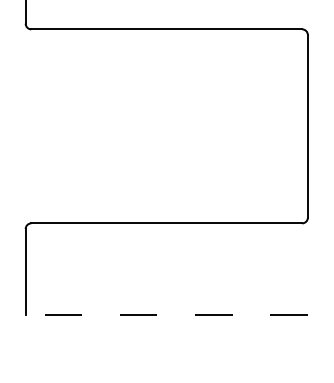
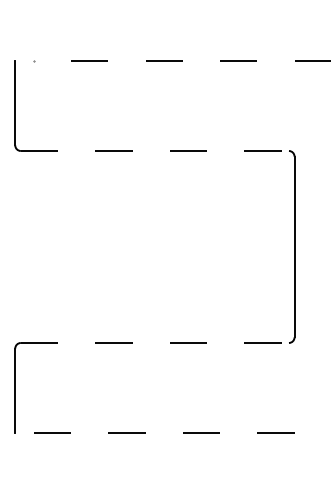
line: (167, 29) -> (155, 151), solid -> dashed
line: (167, 222) -> (155, 342), solid -> dashed

